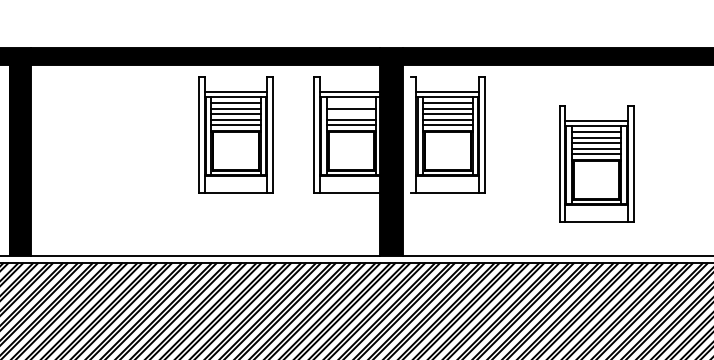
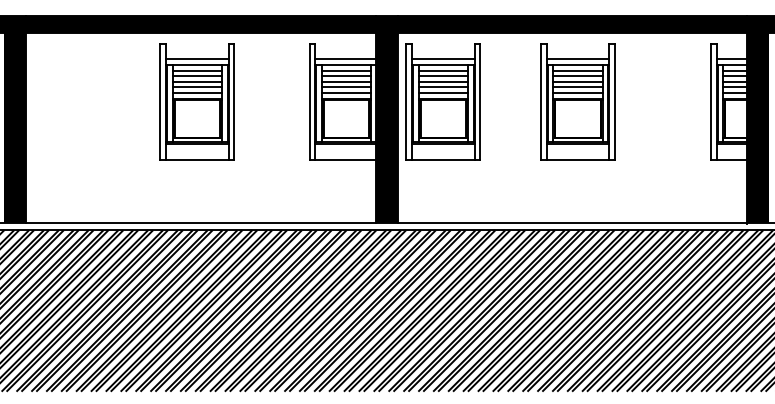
line: (351, 102) -> (346, 70), added
line: (351, 113) -> (346, 81), added
part: (235, 133) -> (196, 101), moved
line: (411, 134) -> (406, 102), added
part: (596, 162) -> (577, 101), moved

